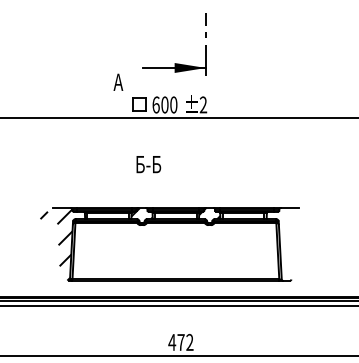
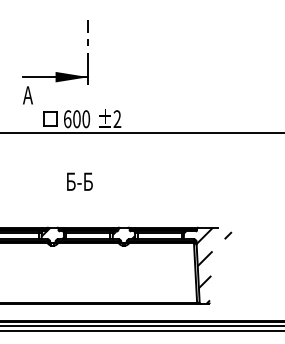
part: (174, 63) -> (55, 72), moved
text: (148, 164) -> (79, 181), moved
hatch: (289, 244) -> (207, 265), added

